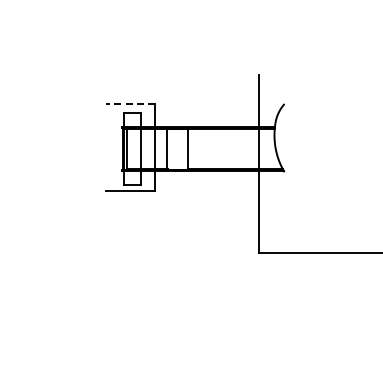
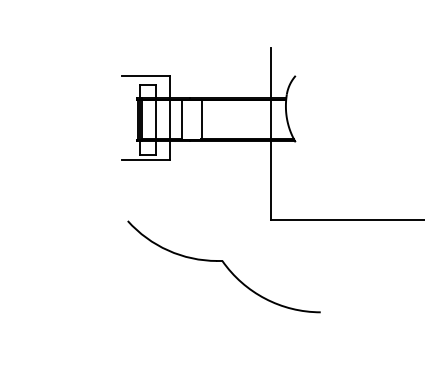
line: (131, 104) -> (146, 76), dashed -> solid
part: (210, 299) -> (223, 266), added

